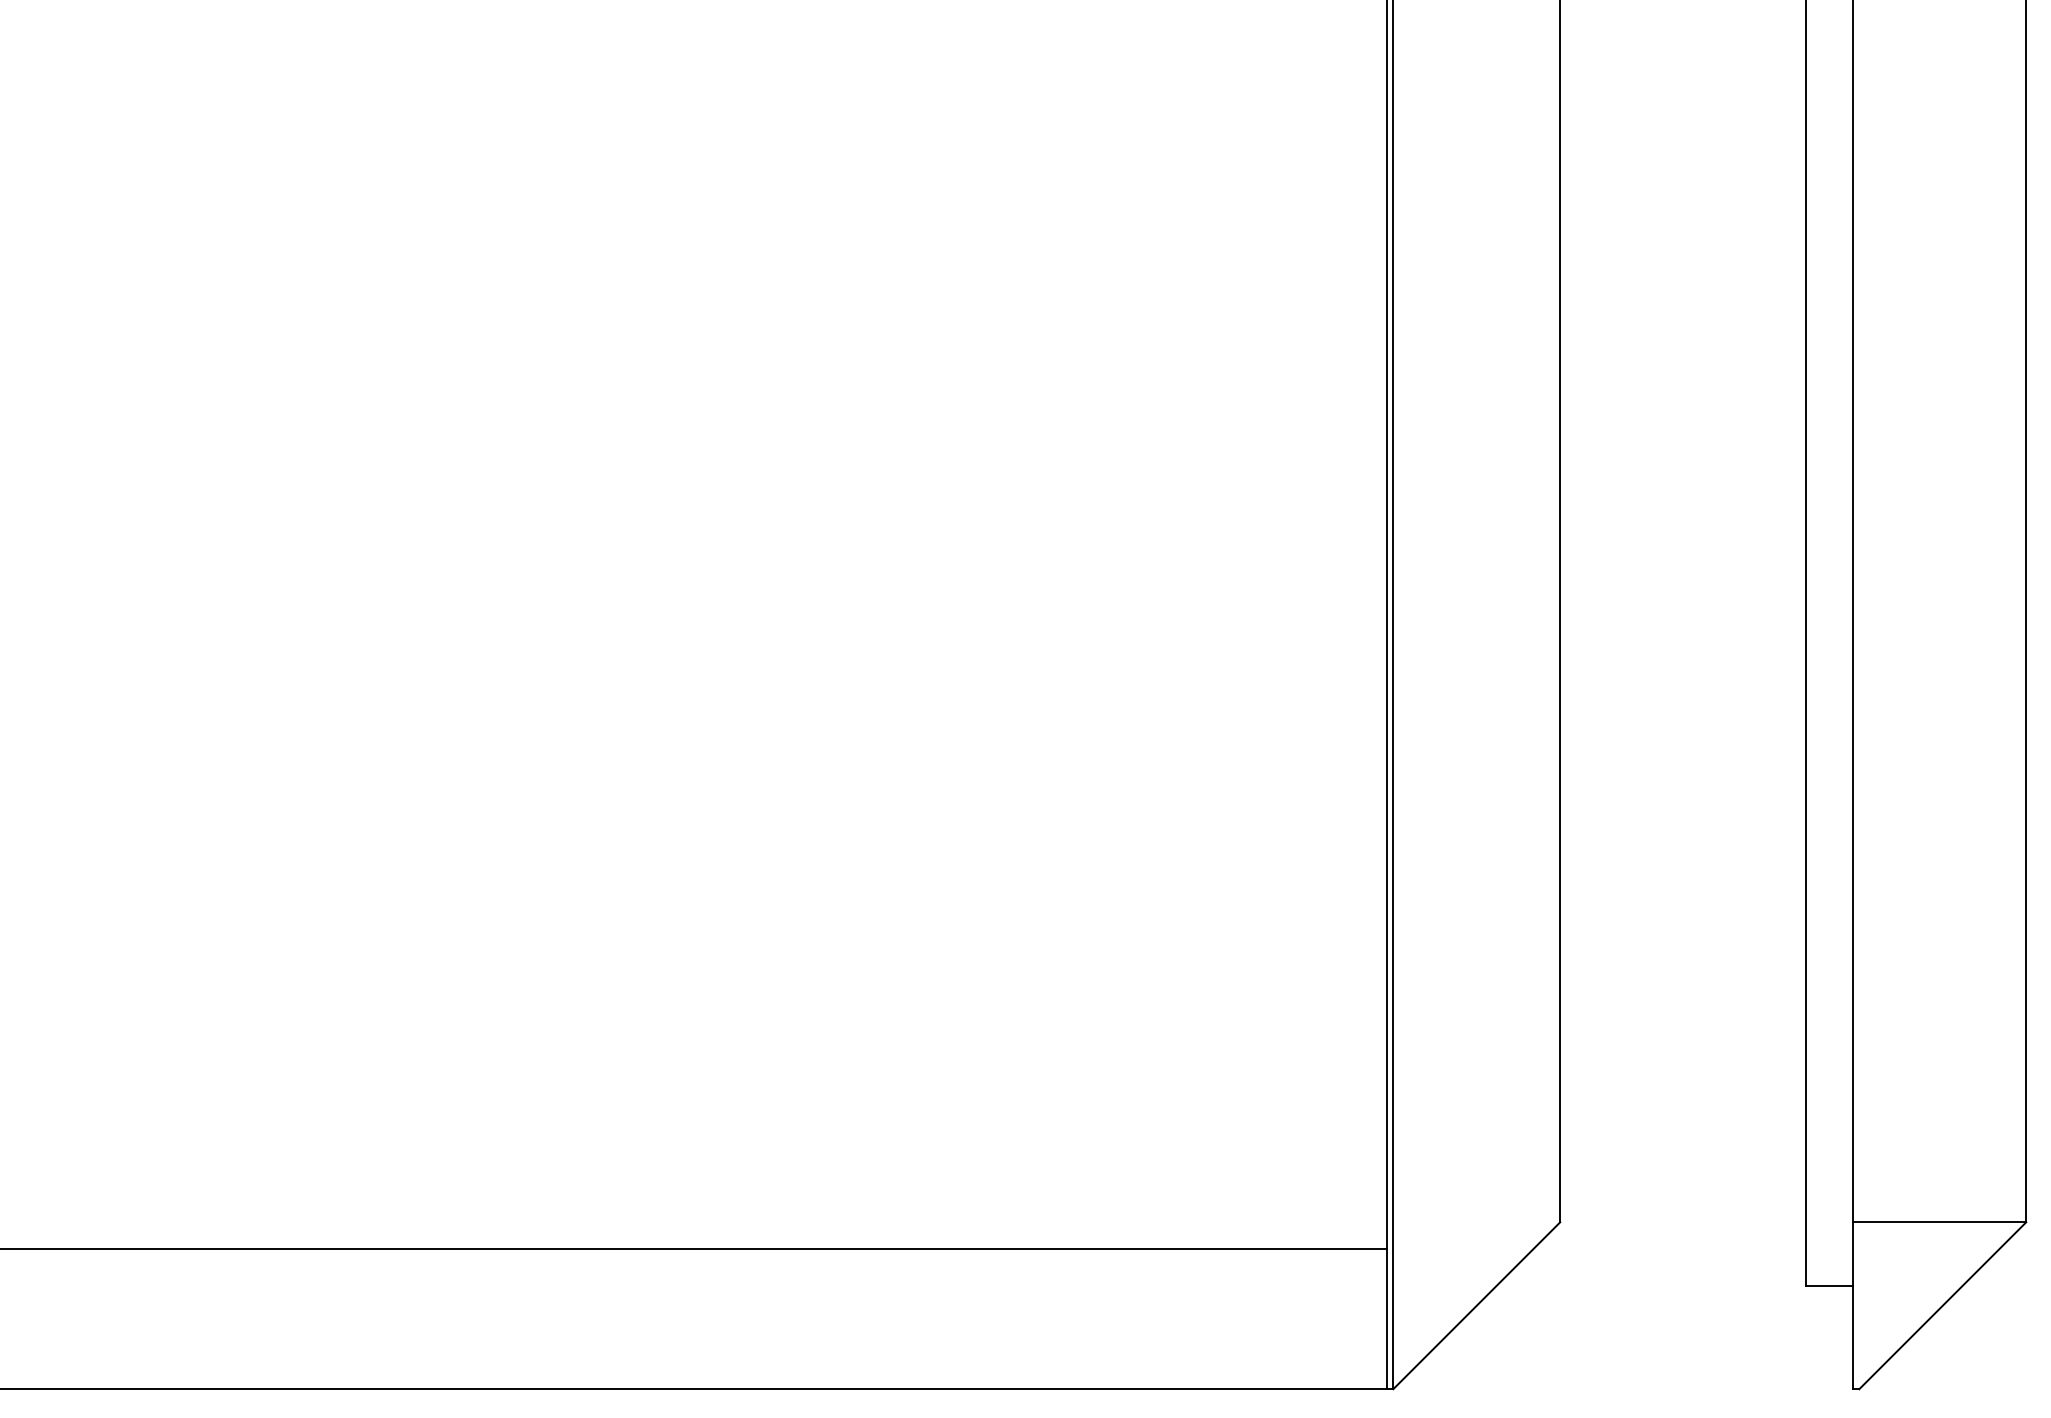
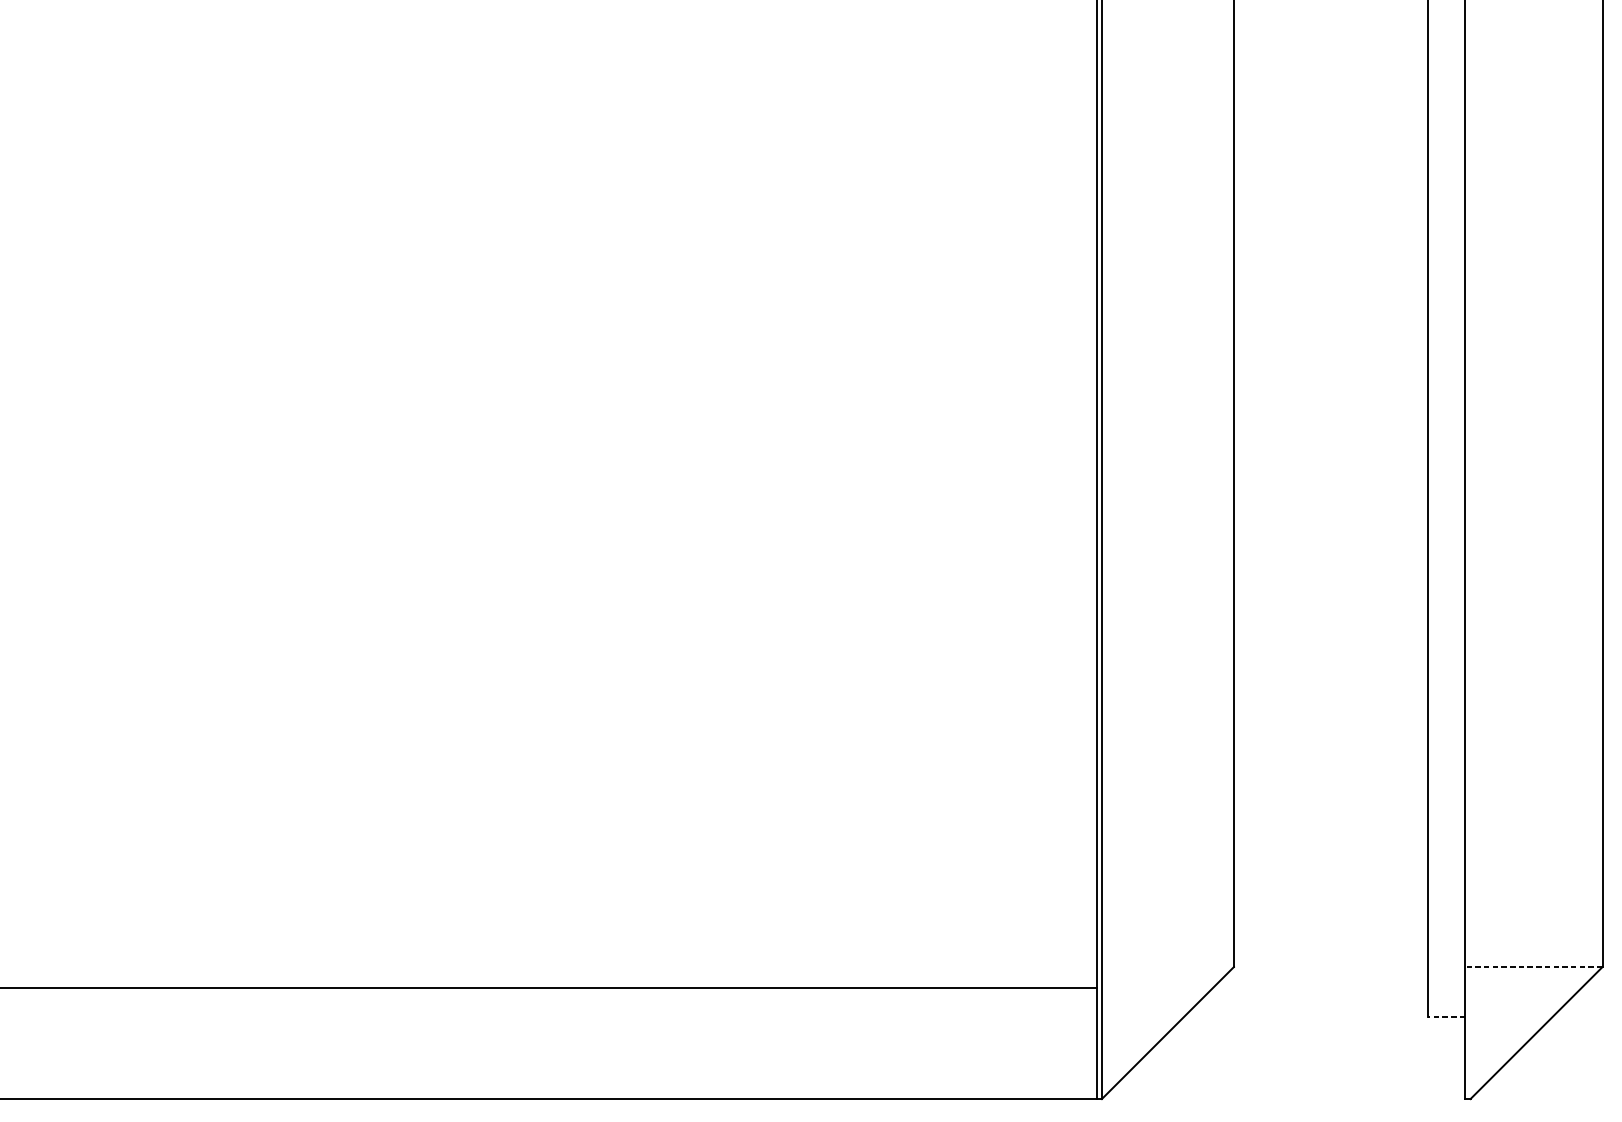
line: (1939, 1222) -> (1533, 967), solid -> dashed
line: (1828, 1285) -> (1446, 1017), solid -> dashed

